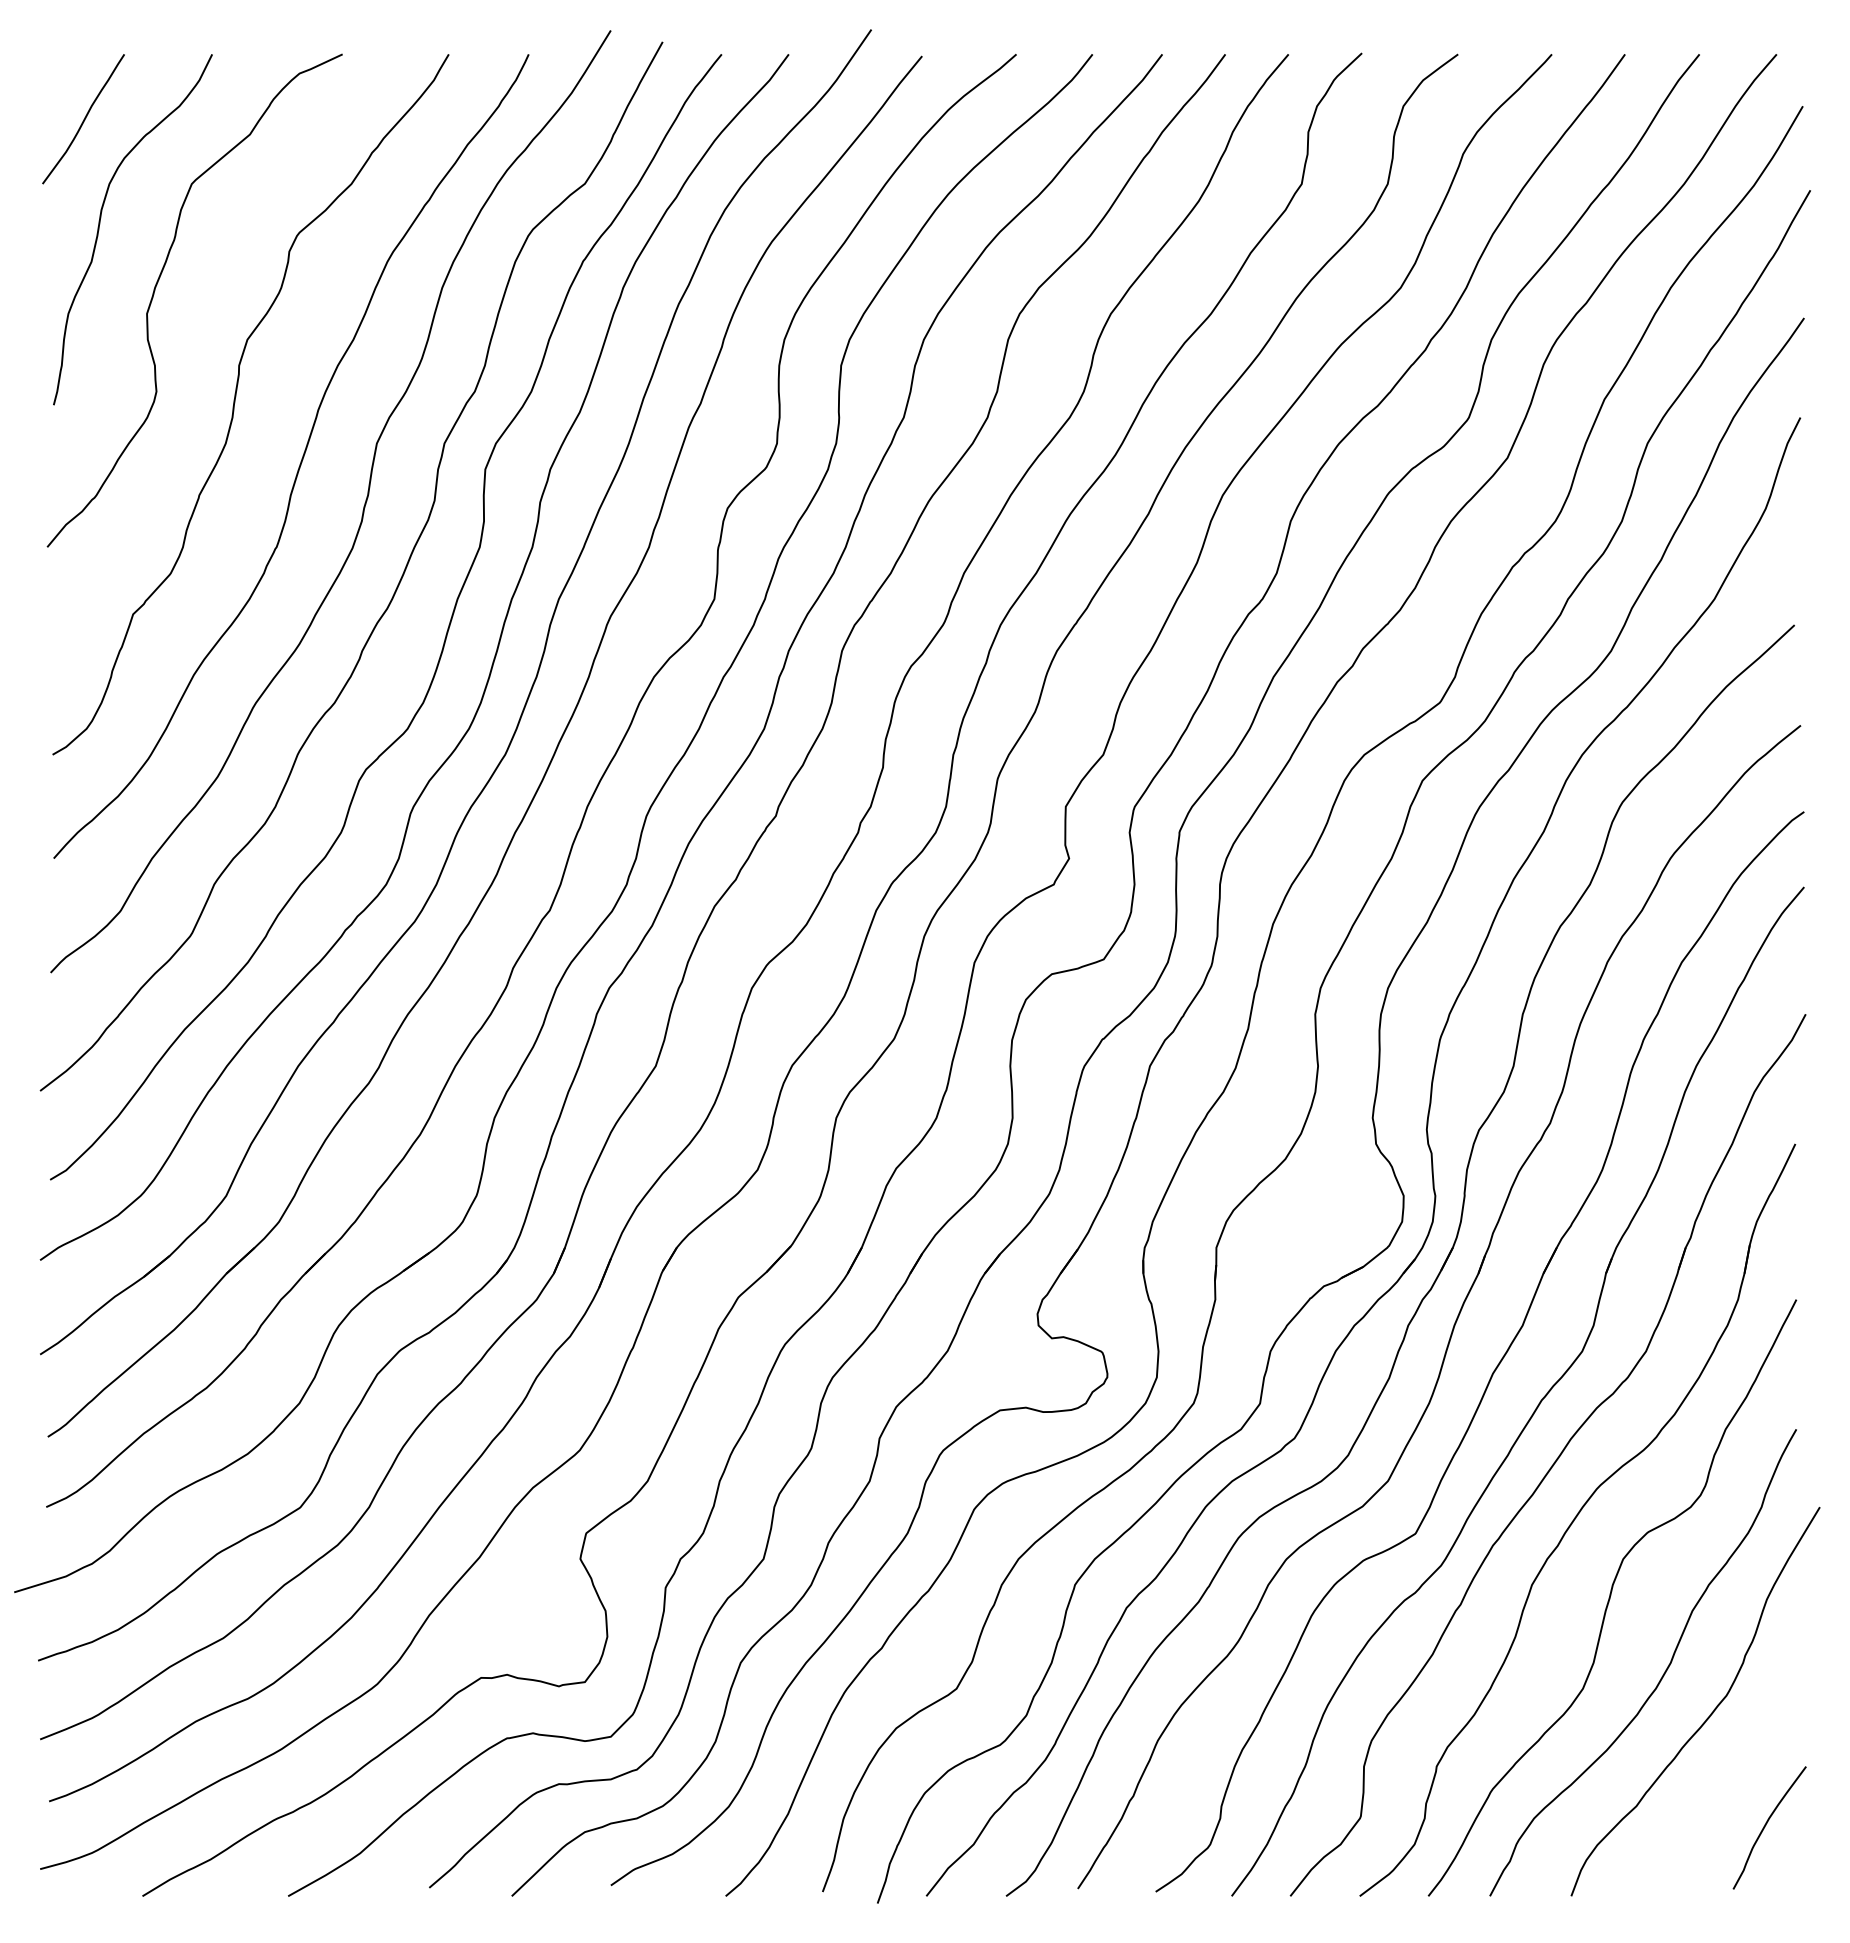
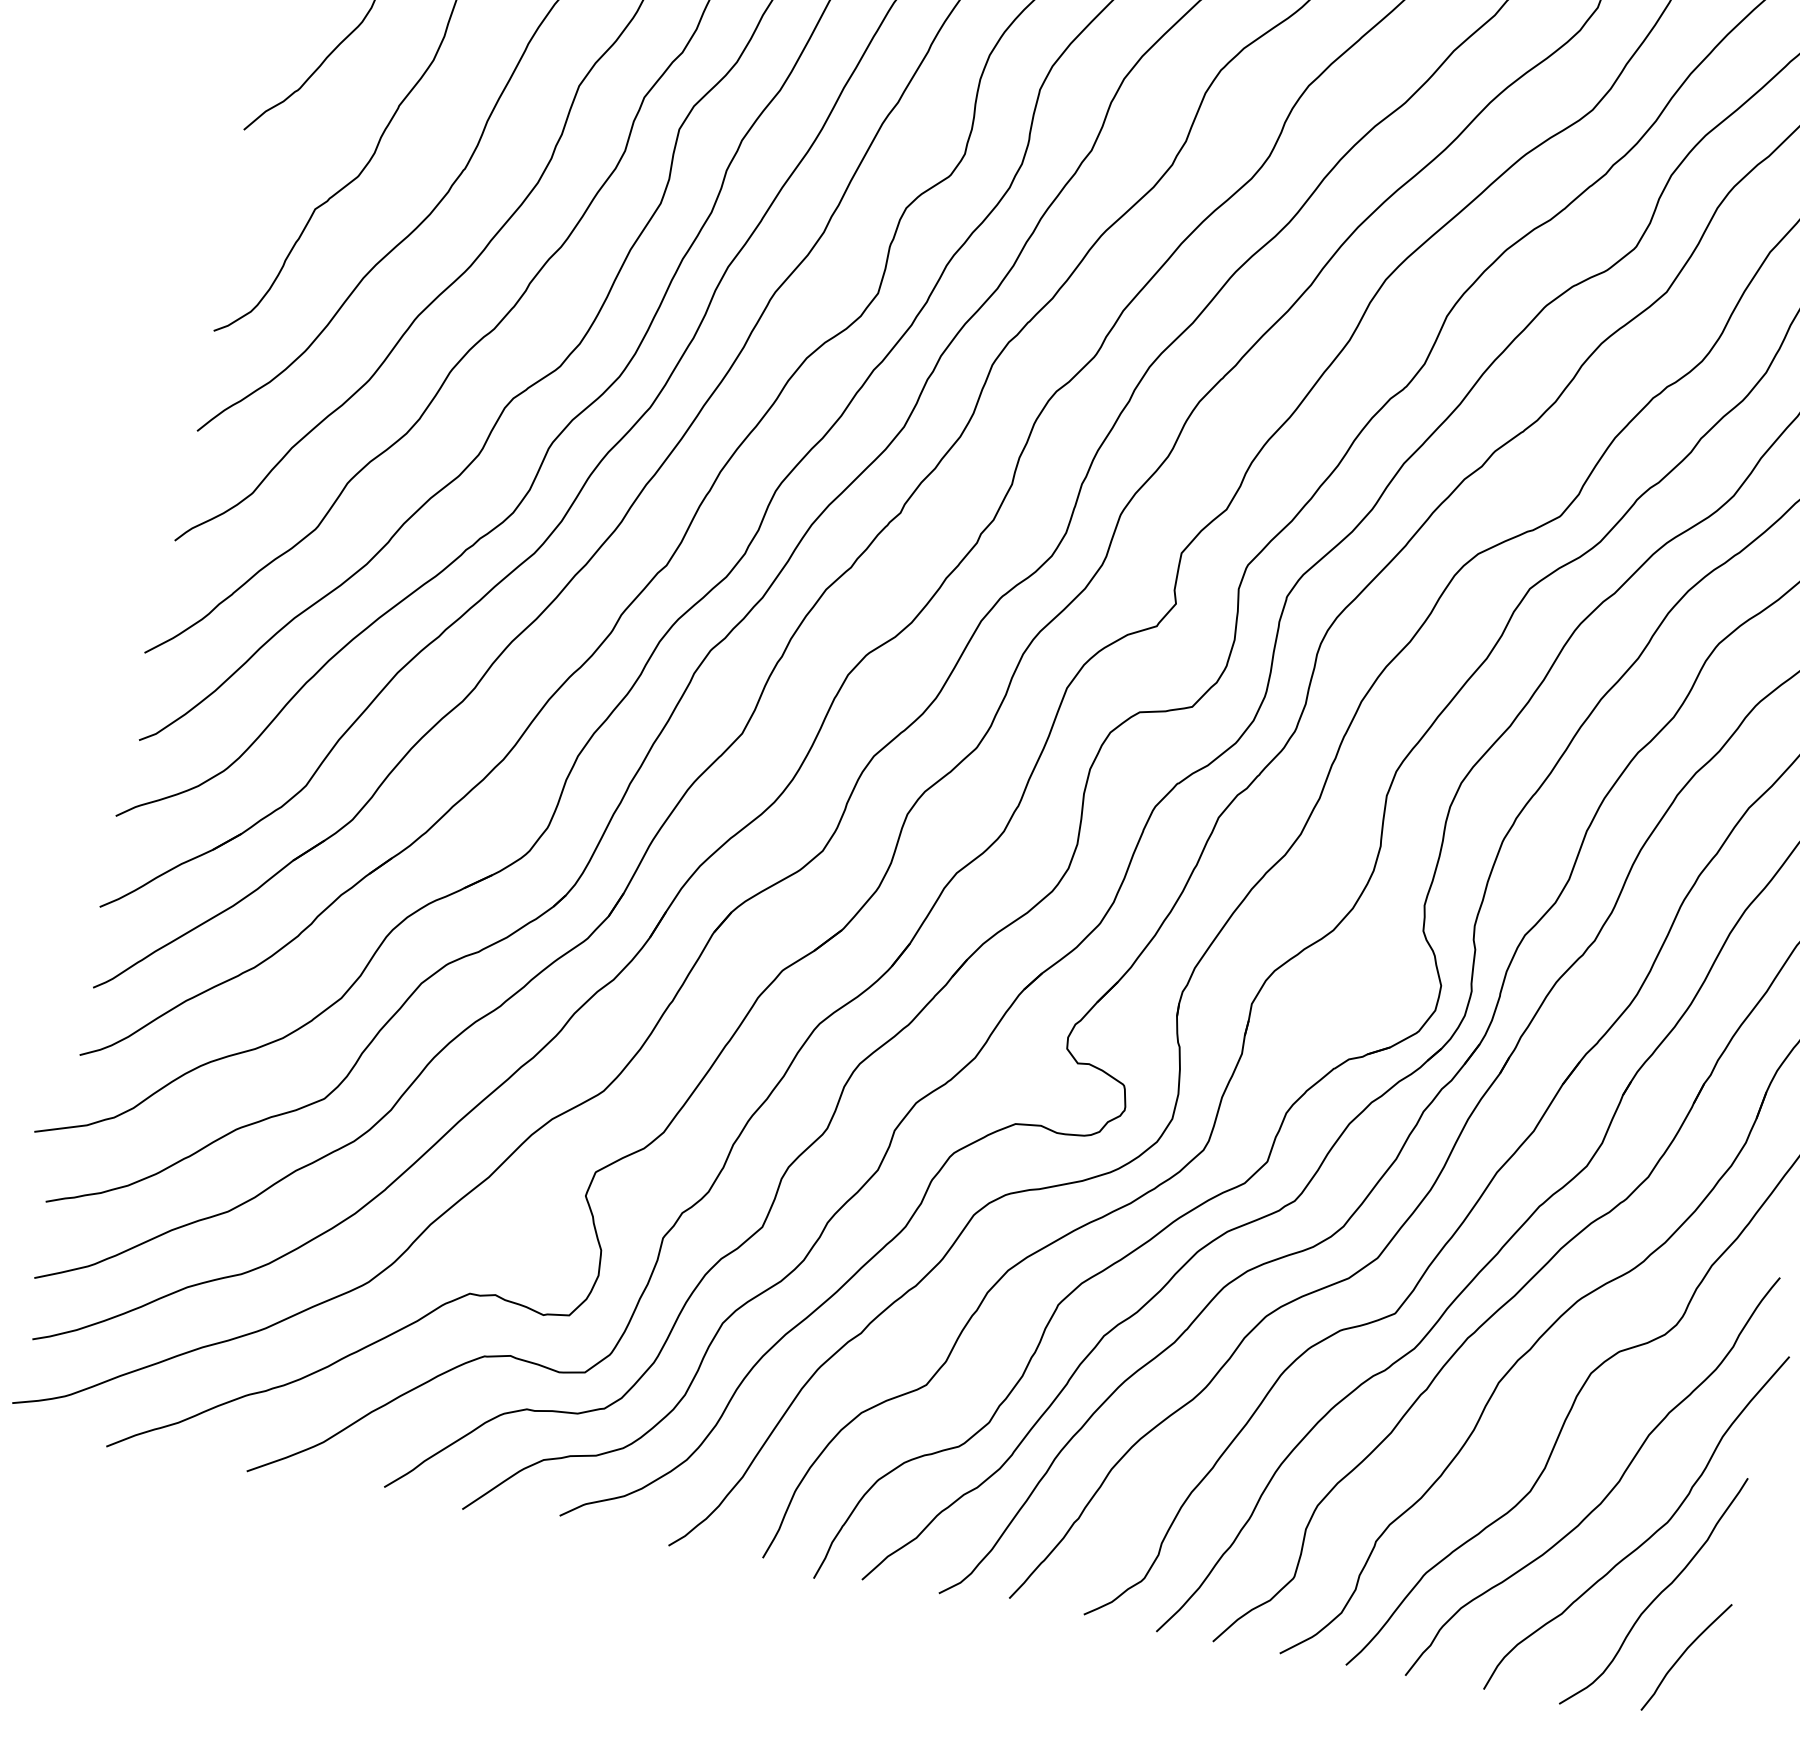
curve: (1730, 1768) -> (1658, 1593), added

